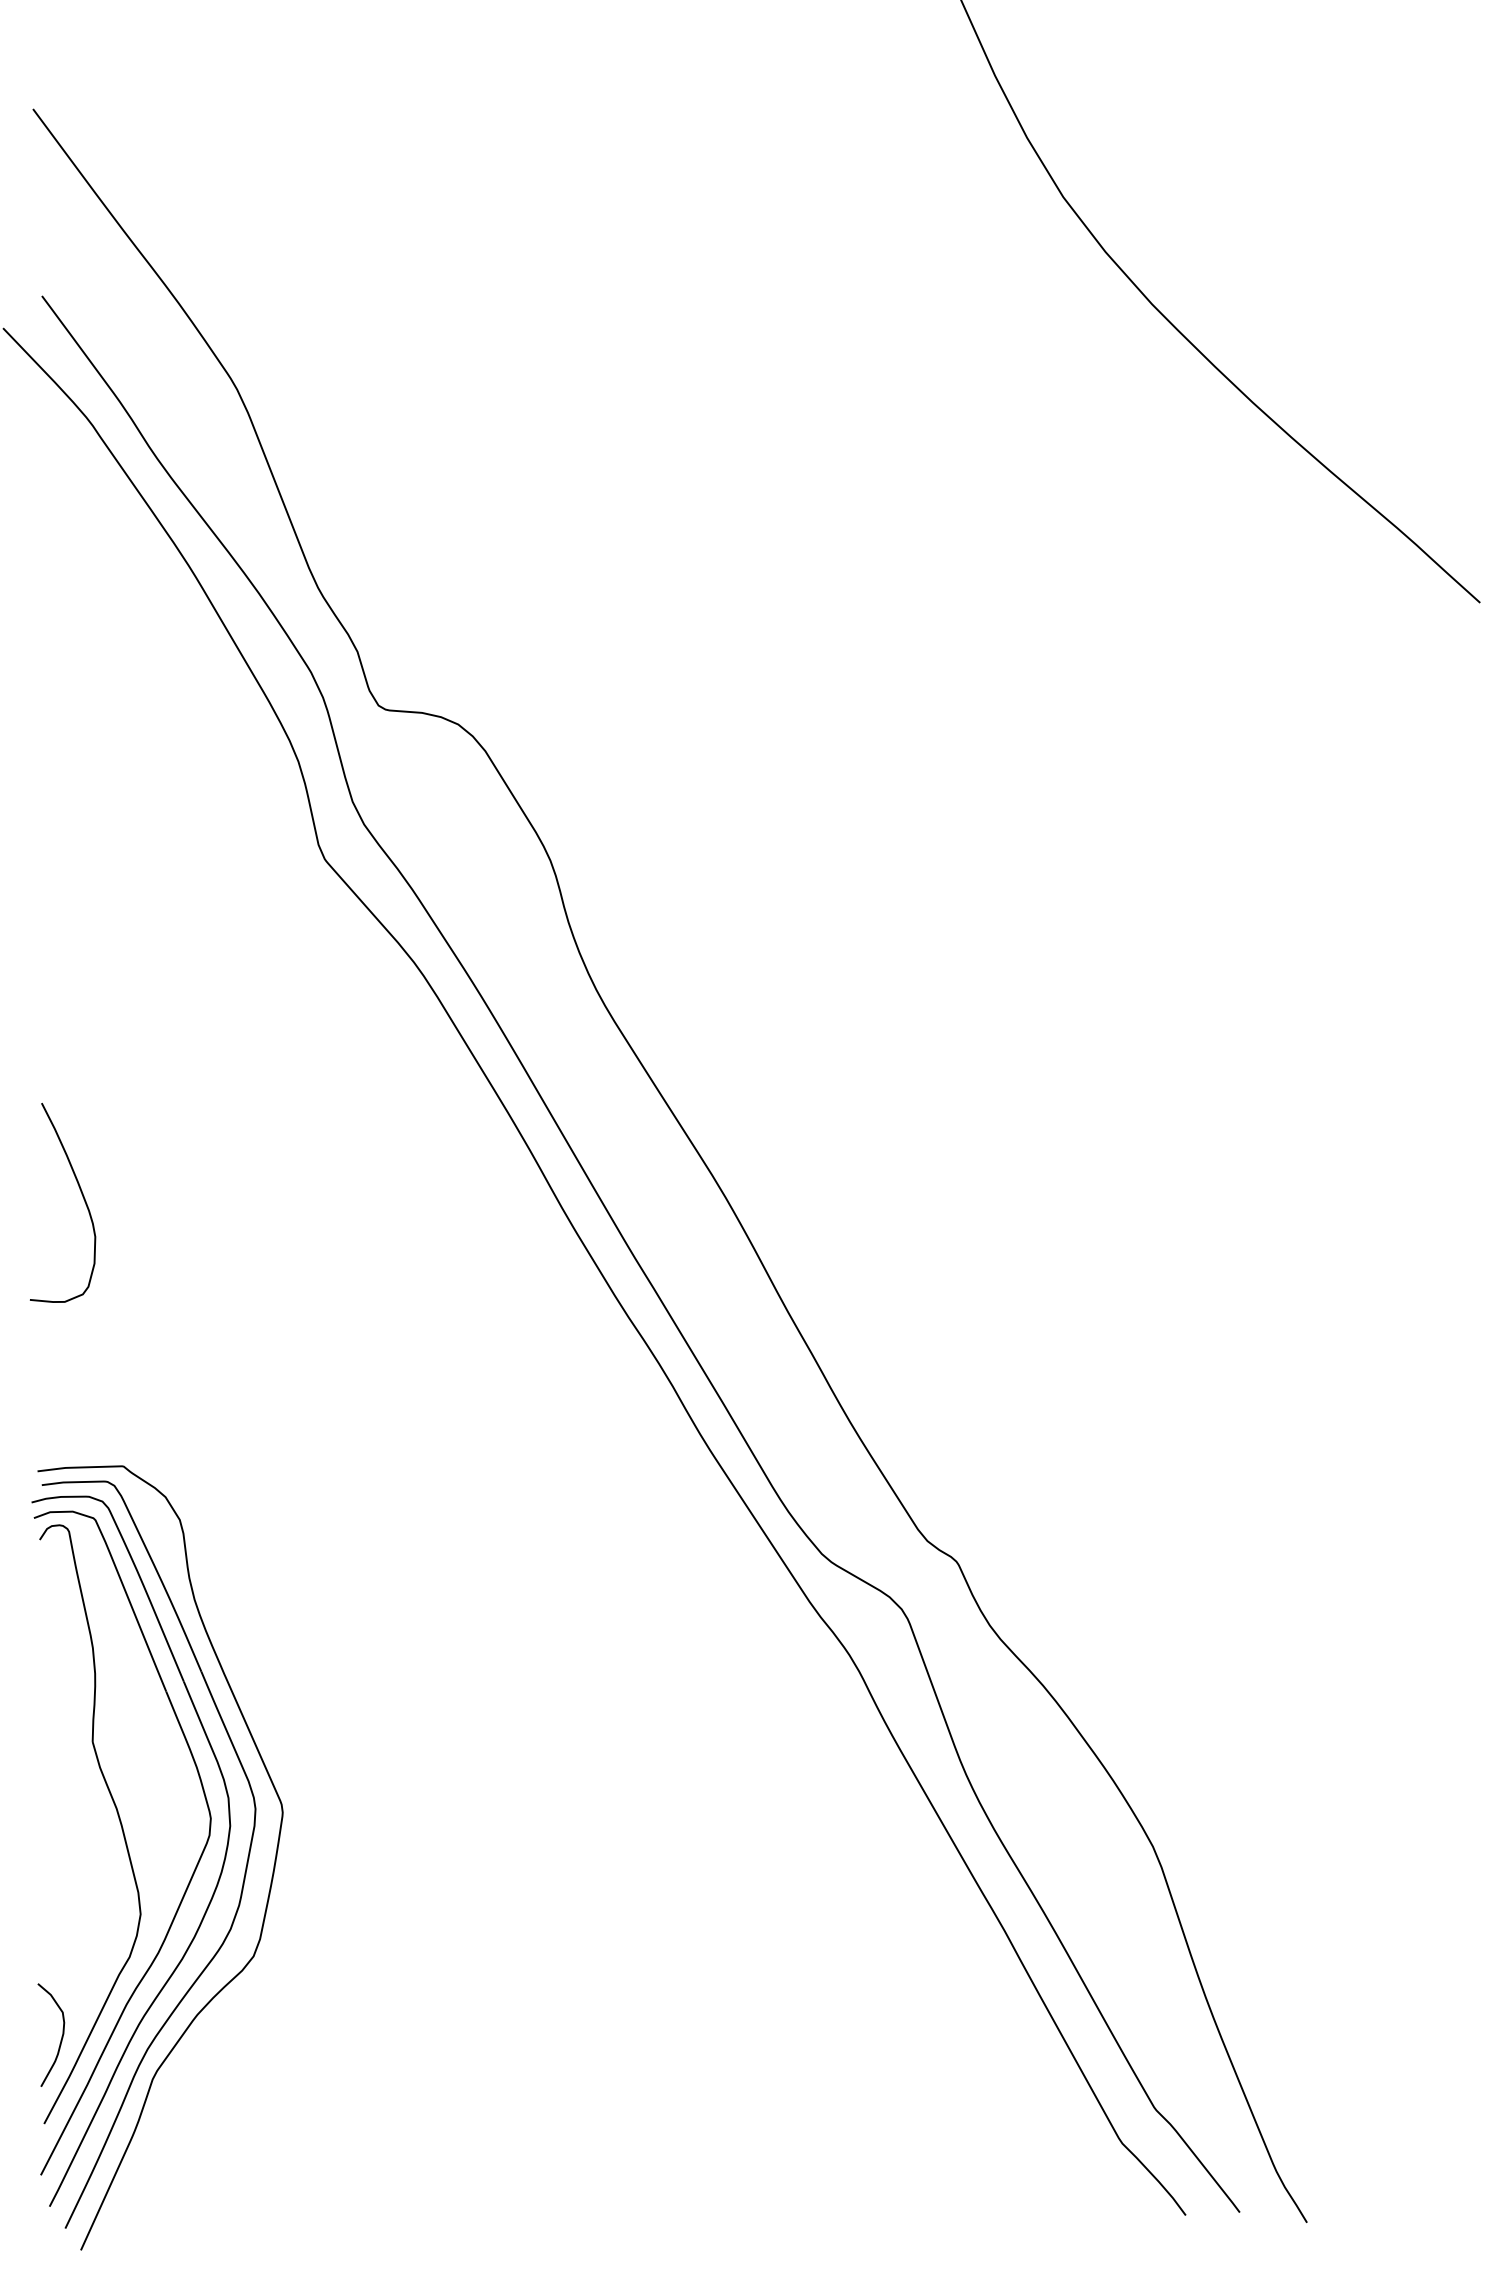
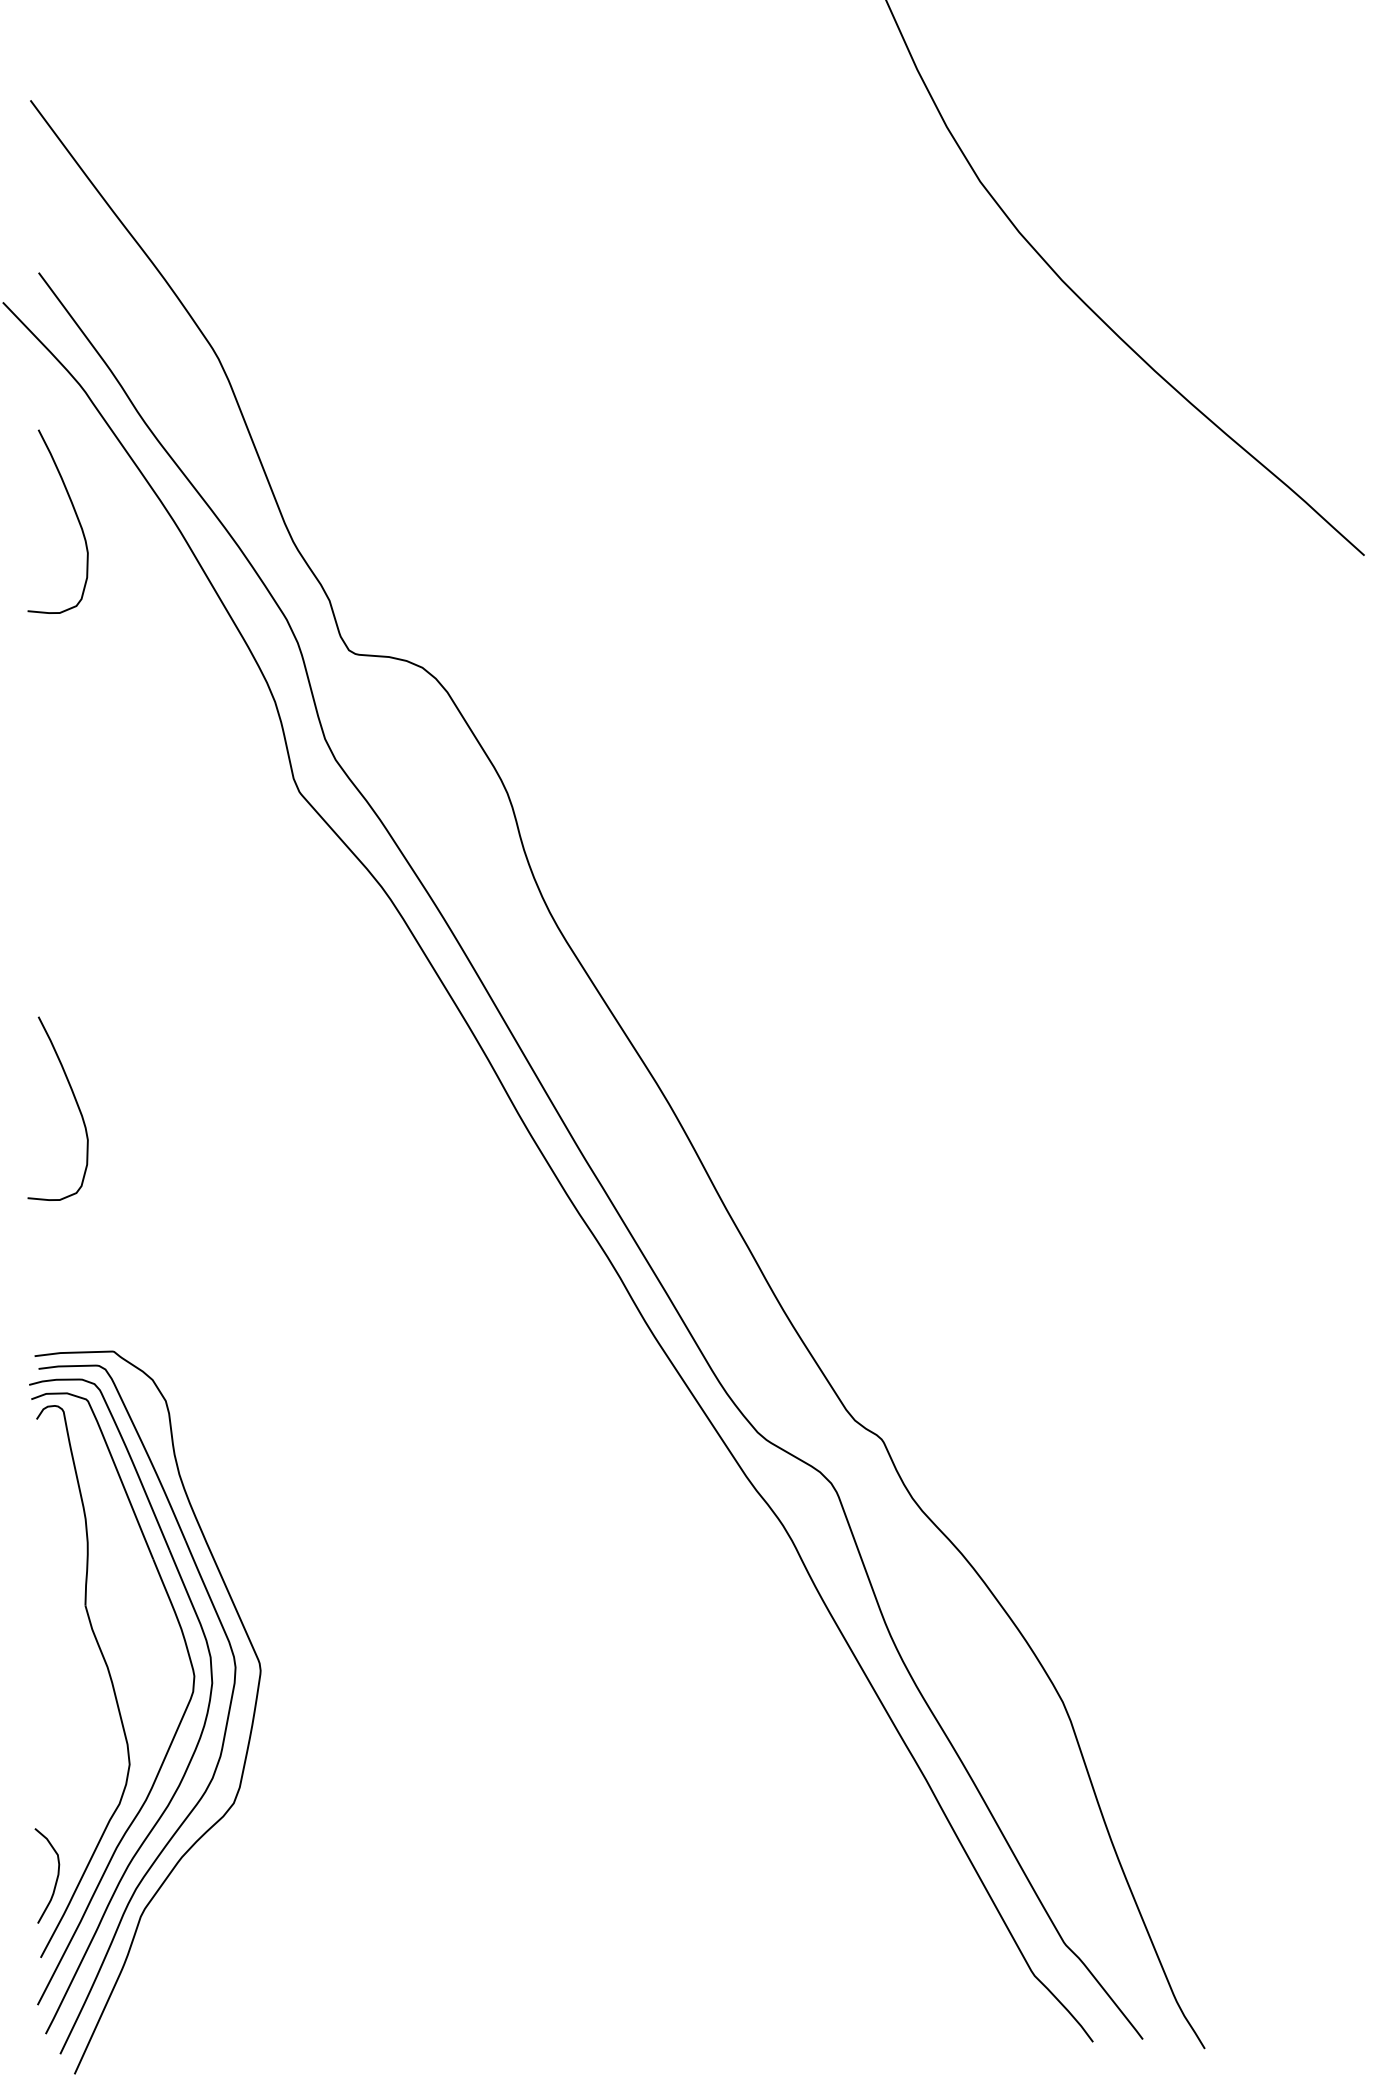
curve: (81, 559) -> (75, 515), added

